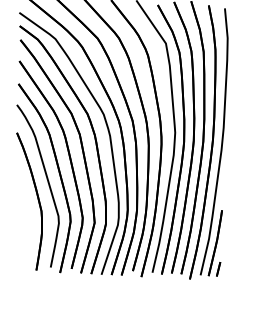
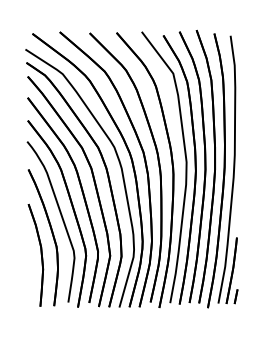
part: (20, 218) -> (35, 254), added

